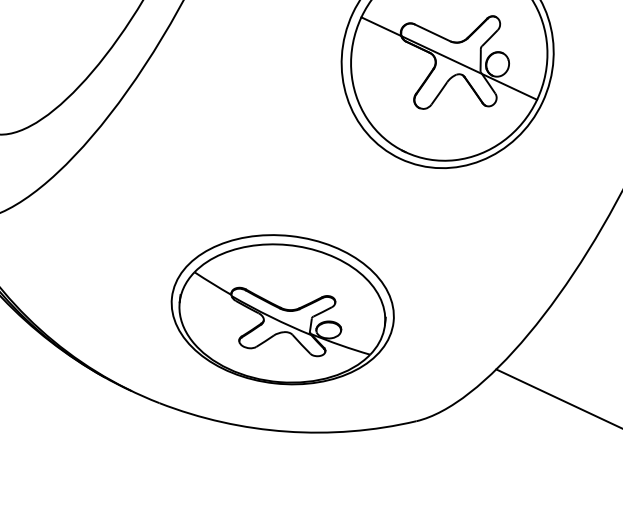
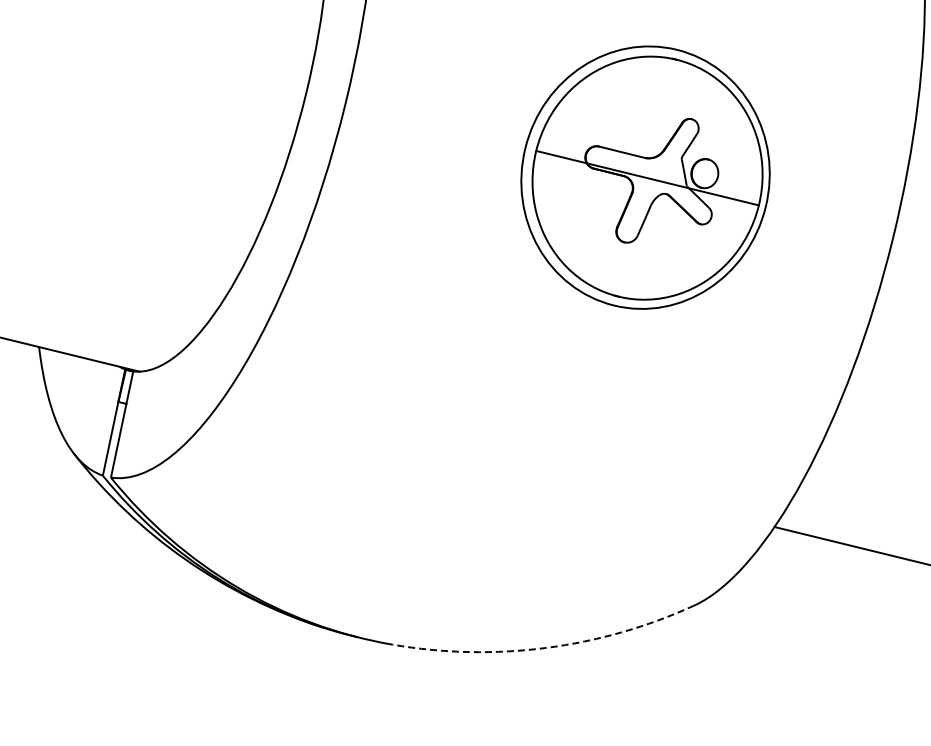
part: (282, 309) -> (513, 507), removed
arc: (286, 431) -> (546, 647), solid -> dashed

